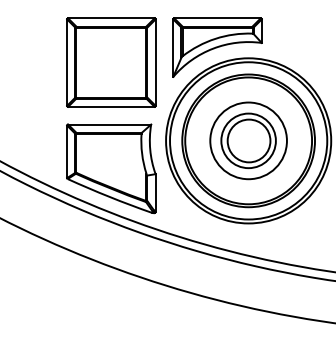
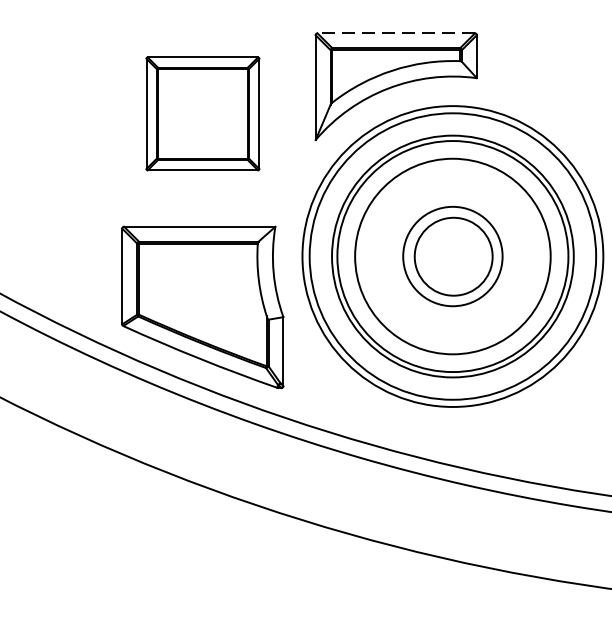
line: (217, 18) -> (396, 33), solid -> dashed
part: (111, 62) -> (203, 113), size x0.7
circle: (248, 140) -> (452, 255), size x1.4

